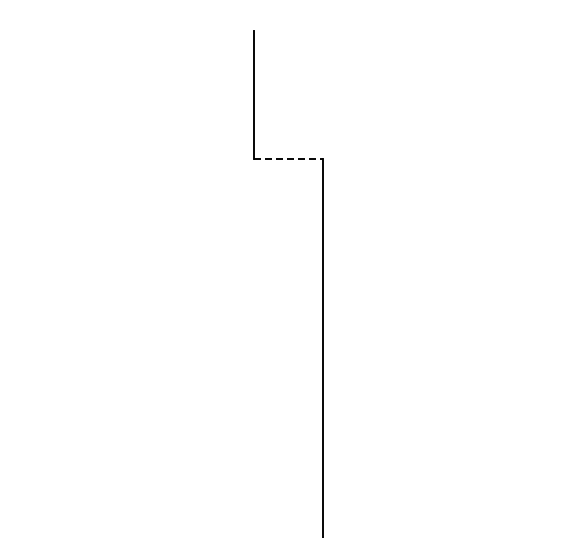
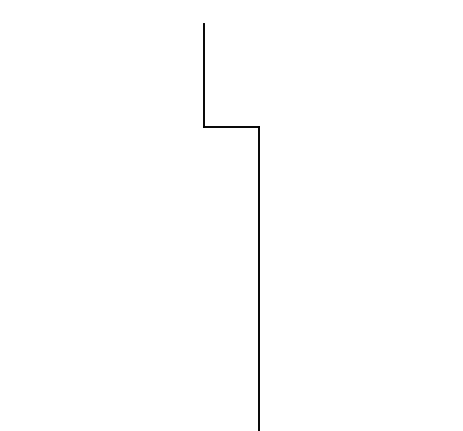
line: (288, 159) -> (231, 127), dashed -> solid

